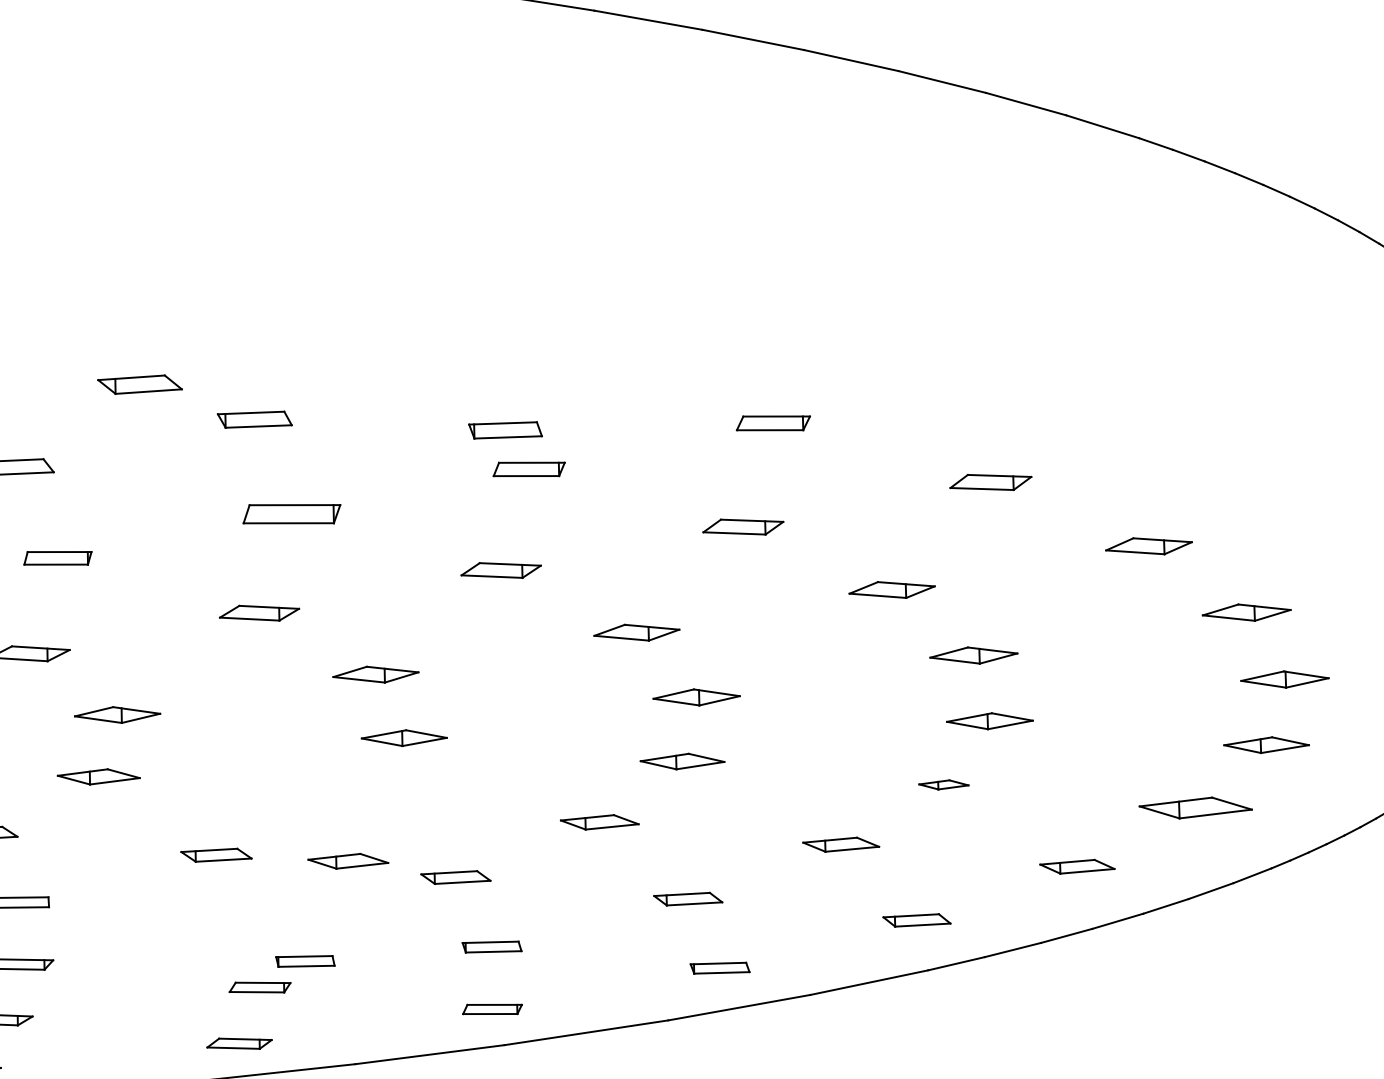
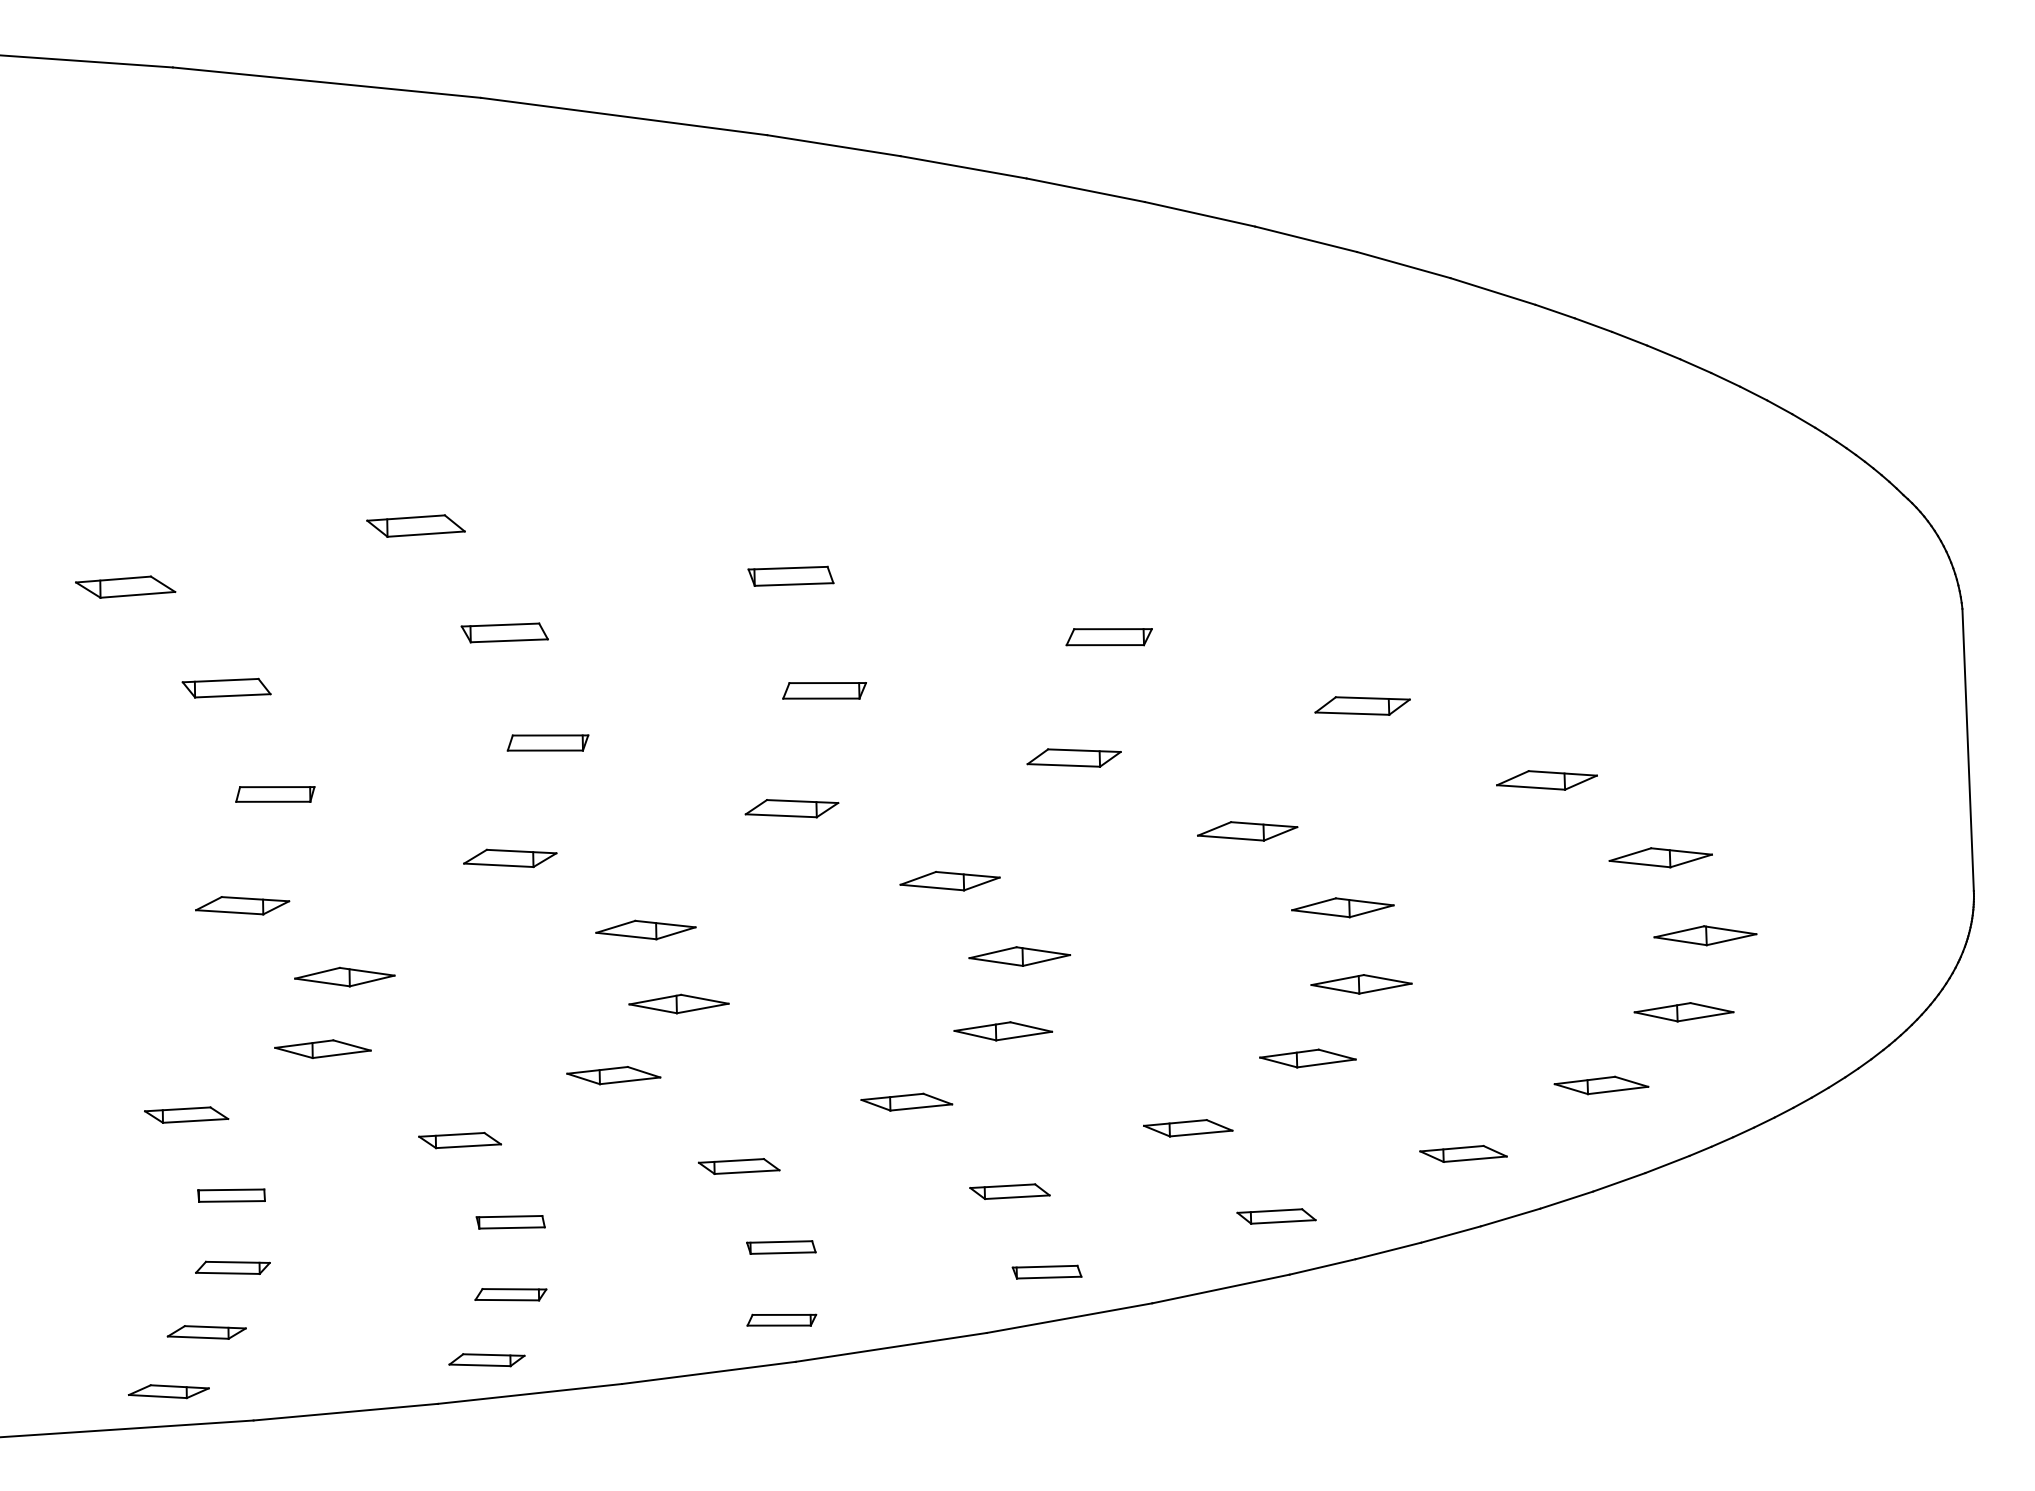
part: (139, 384) -> (415, 525), moved
part: (505, 429) -> (790, 575), moved
part: (291, 513) -> (547, 742), size x0.71
part: (943, 784) -> (1307, 1058), size x1.67
part: (1195, 808) -> (1601, 1085), size x0.71
part: (348, 861) -> (613, 1075), moved
part: (305, 961) -> (510, 1222), moved

